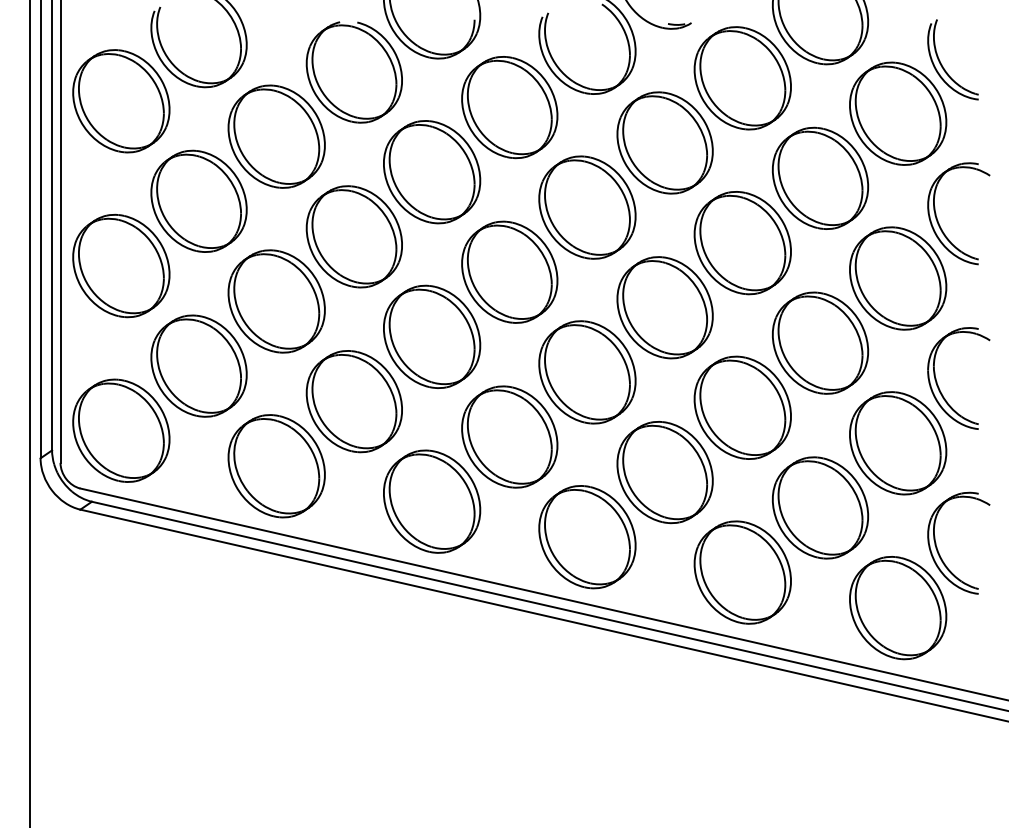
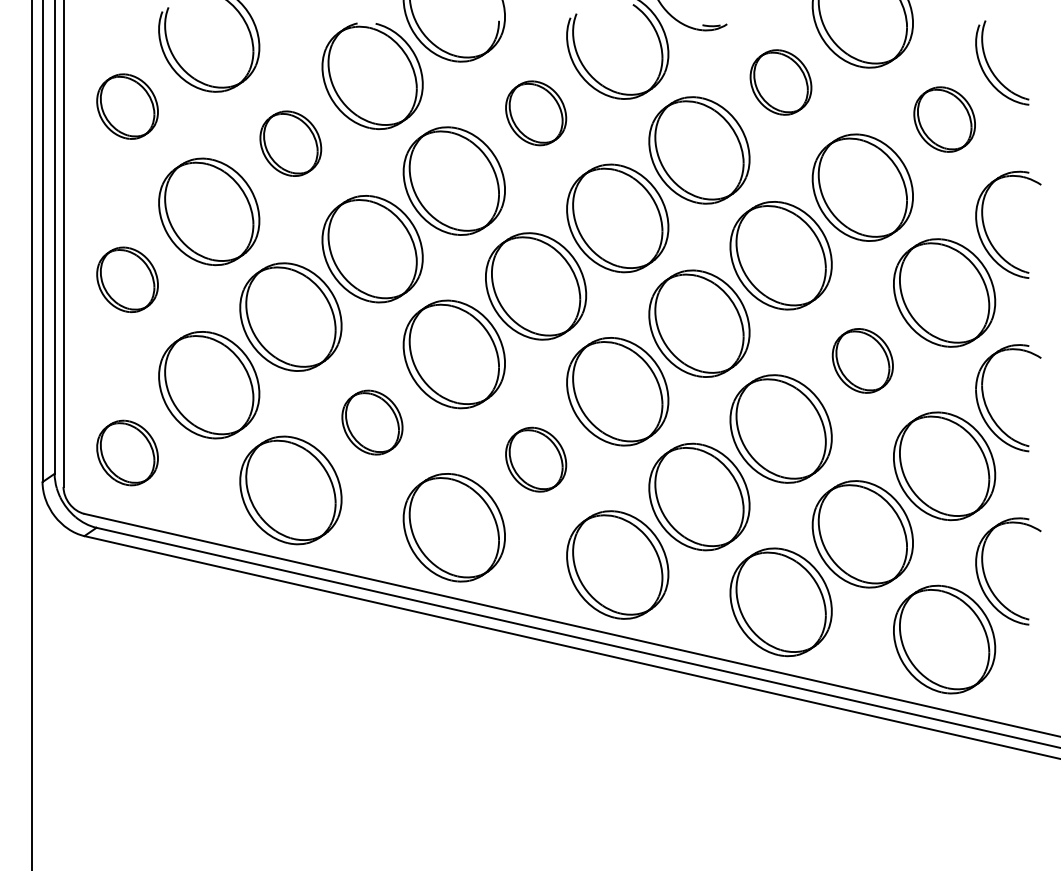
part: (742, 78) -> (780, 82), size x0.6
part: (121, 101) -> (127, 106), size x0.6
part: (509, 107) -> (535, 113), size x0.6
part: (898, 113) -> (944, 119), size x0.6
part: (276, 136) -> (290, 143), size x0.6
part: (121, 265) -> (127, 279), size x0.6
part: (820, 342) -> (862, 360), size x0.6
part: (353, 401) -> (371, 422), size x0.6
part: (121, 430) -> (127, 452), size x0.6
part: (509, 436) -> (535, 459), size x0.6

